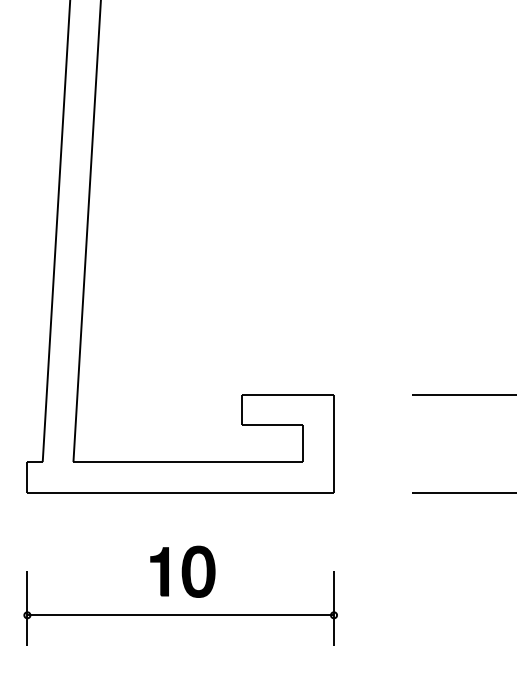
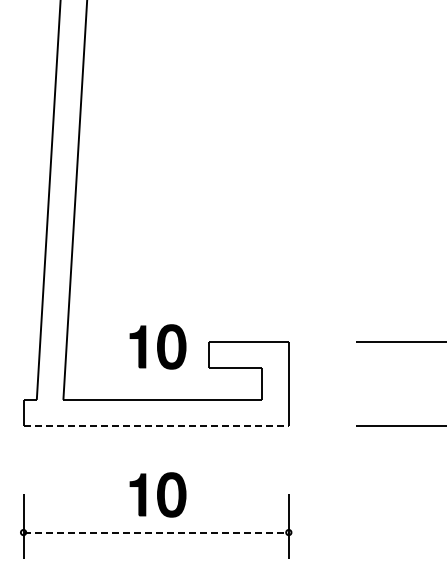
part: (182, 400) -> (157, 346), added
line: (181, 492) -> (156, 426), solid -> dashed
line: (181, 615) -> (156, 532), solid -> dashed

